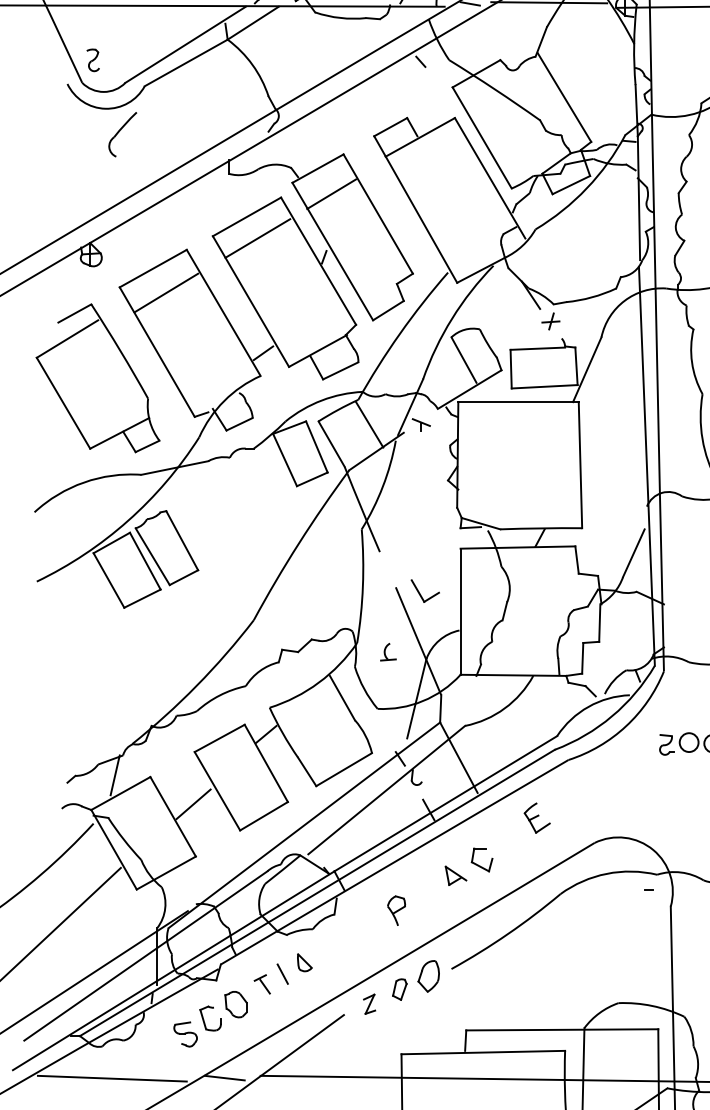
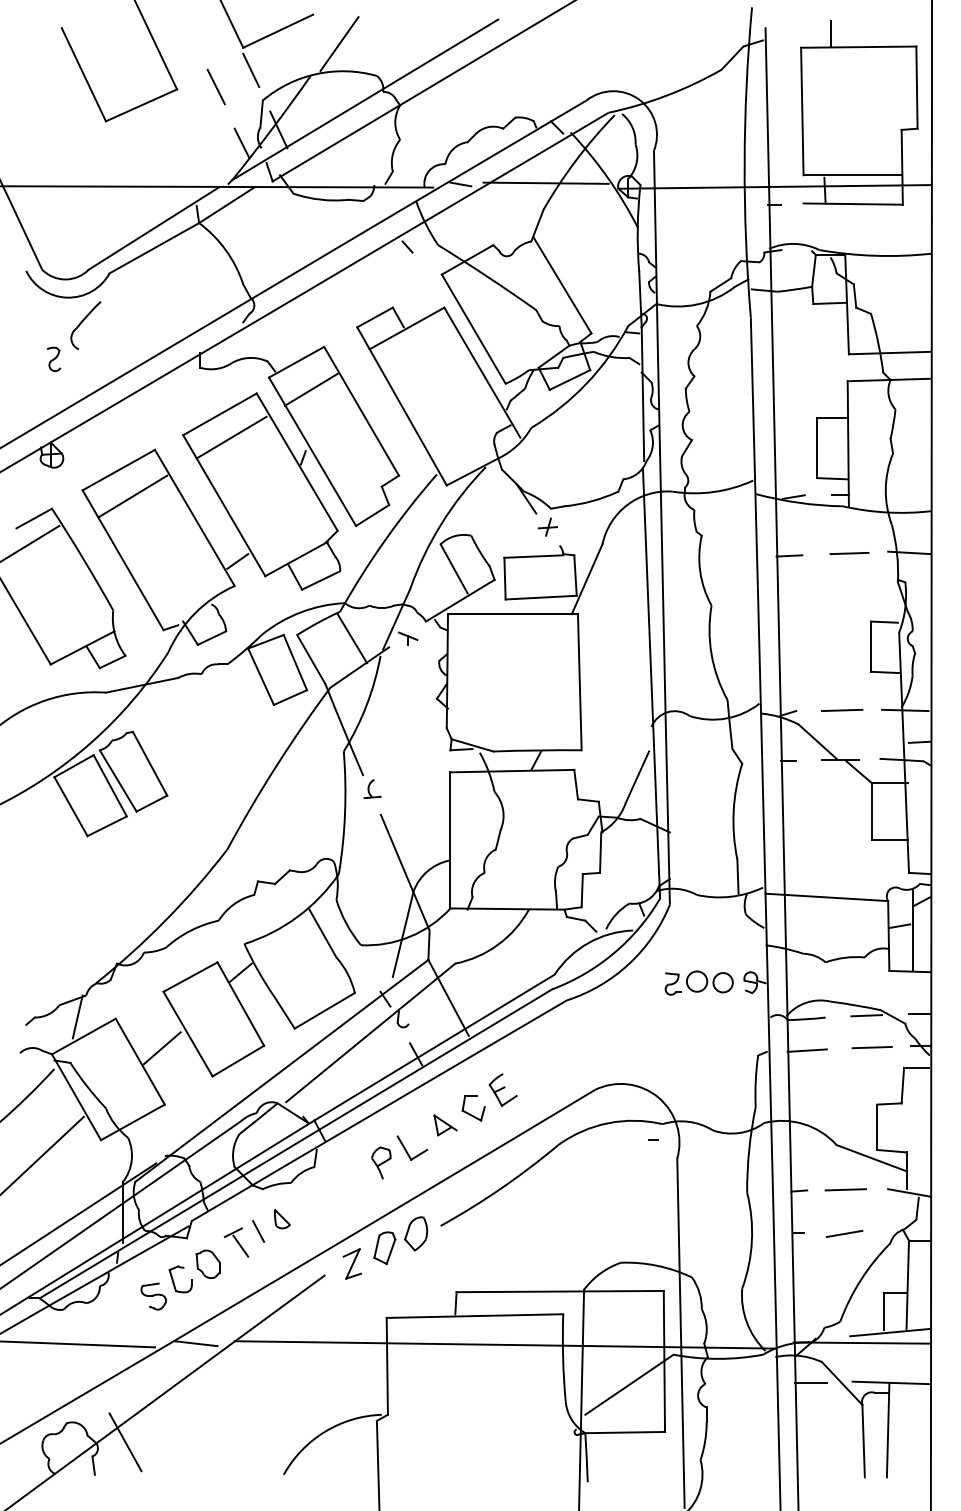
part: (92, 59) -> (53, 358), moved
part: (419, 592) -> (406, 1149), moved
part: (388, 651) -> (372, 788), moved
part: (536, 817) -> (502, 1089), moved
part: (262, 984) -> (236, 1242), size x1.43
part: (399, 989) -> (384, 1247), size x1.43
part: (368, 1003) -> (351, 1263), size x1.43

